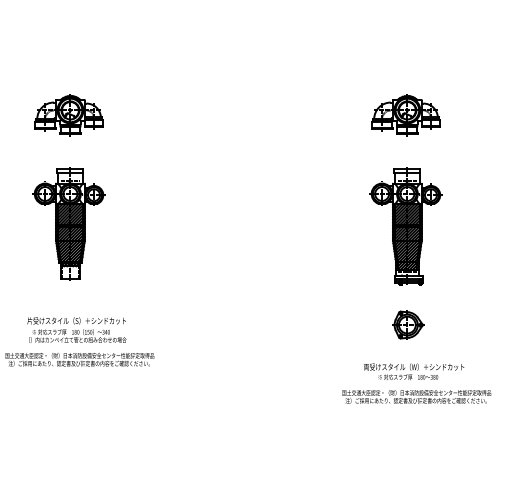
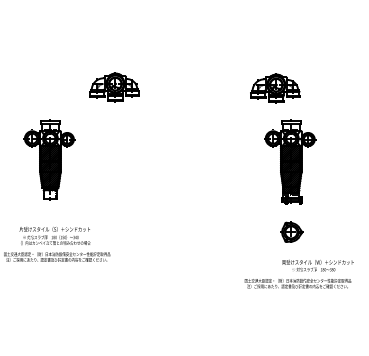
part: (69, 115) -> (114, 87), moved
part: (406, 115) -> (275, 88), moved
text: (413, 371) -> (317, 265), moved

